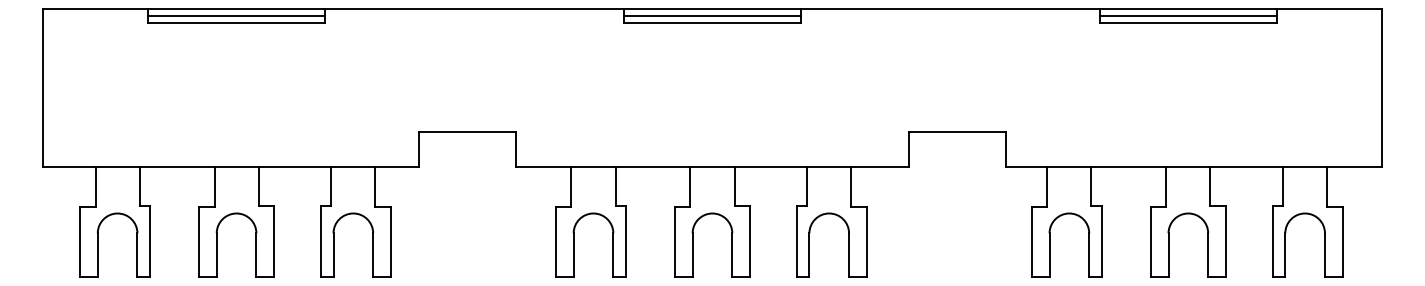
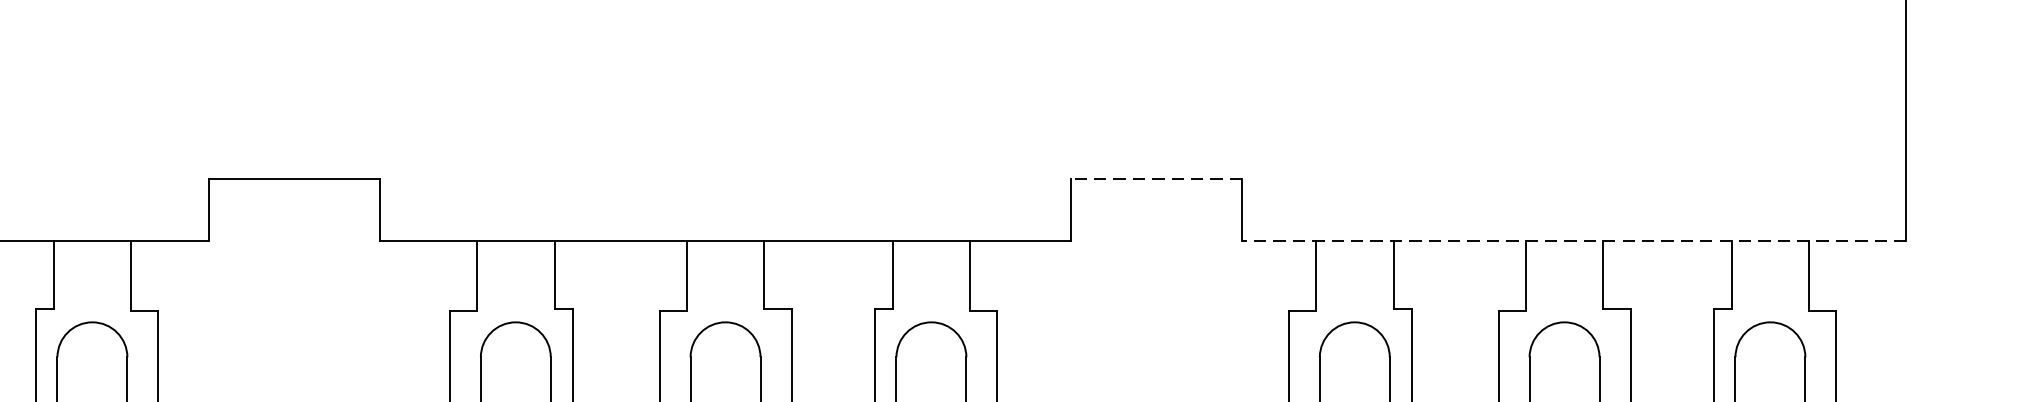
line: (956, 131) -> (1155, 177), solid -> dashed
line: (1193, 167) -> (1573, 241), solid -> dashed

